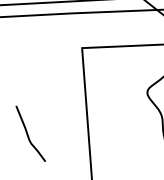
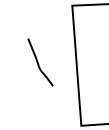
curve: (28, 133) -> (38, 62), moved

